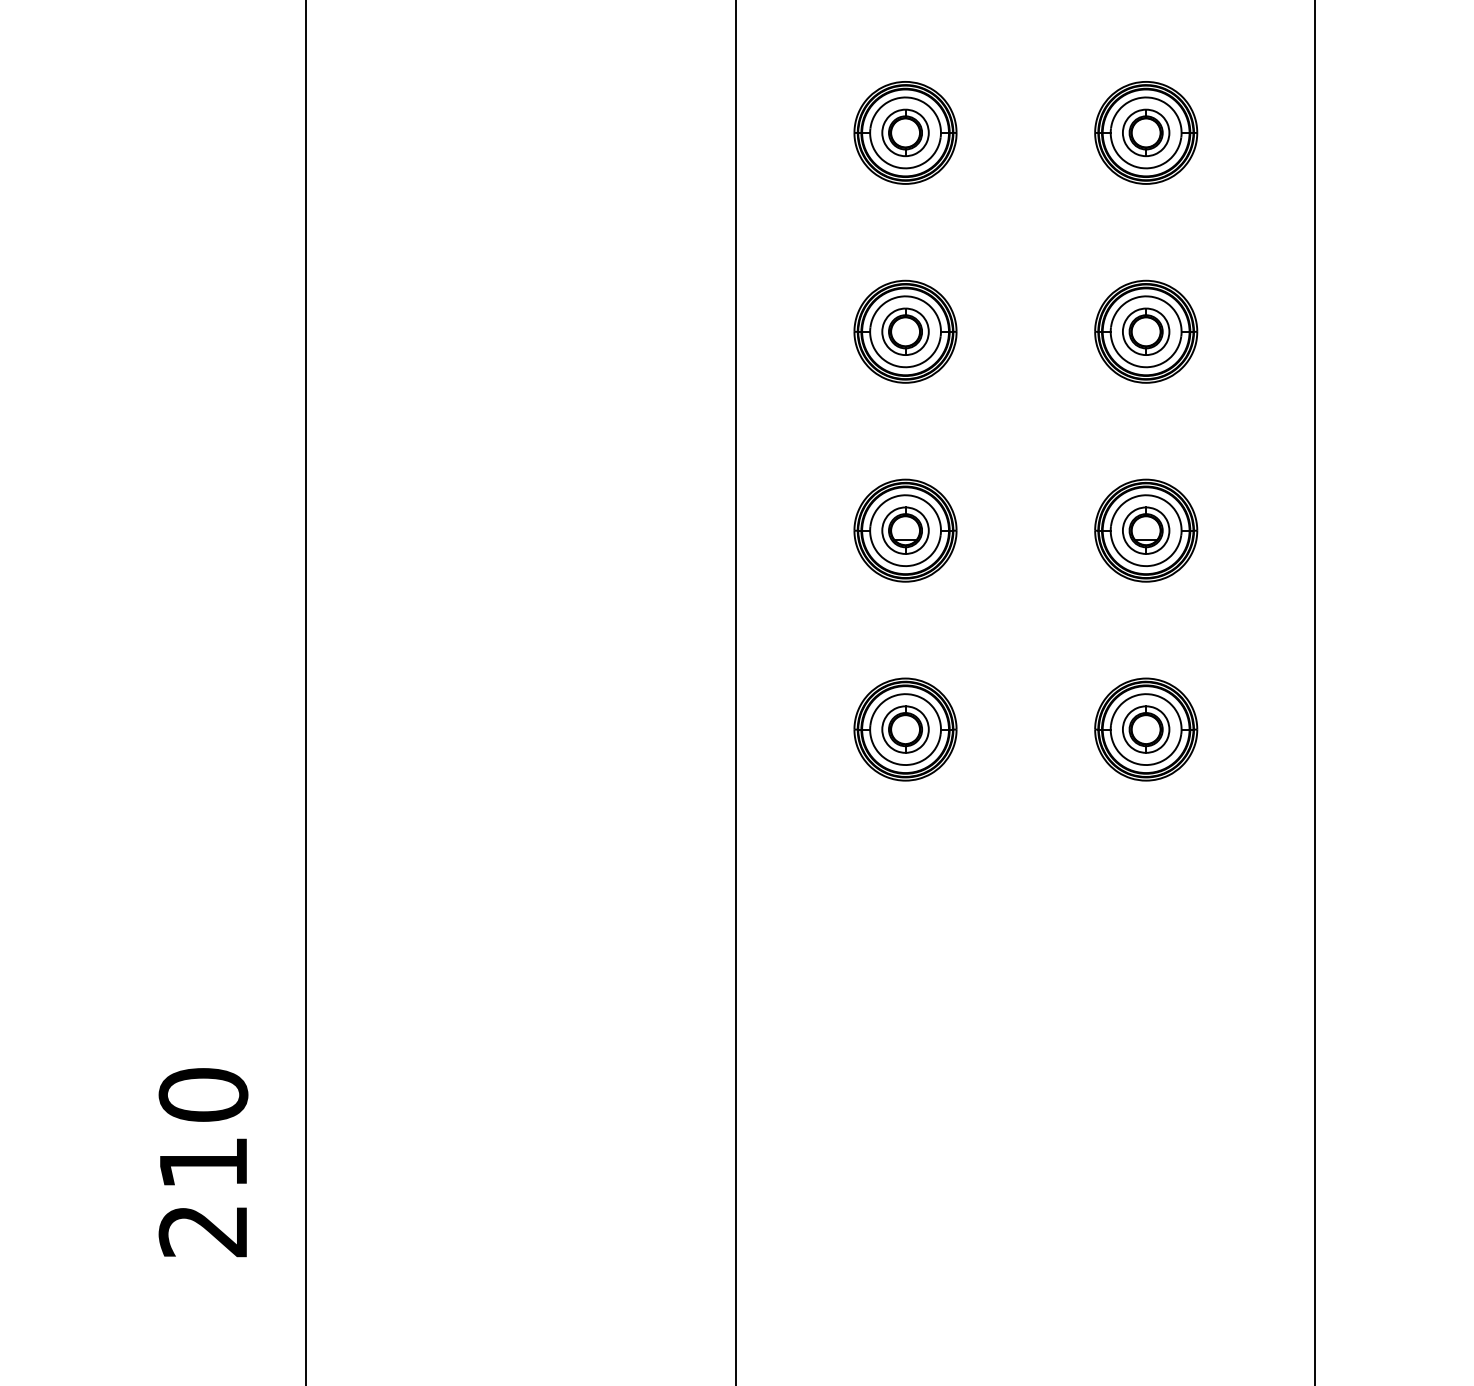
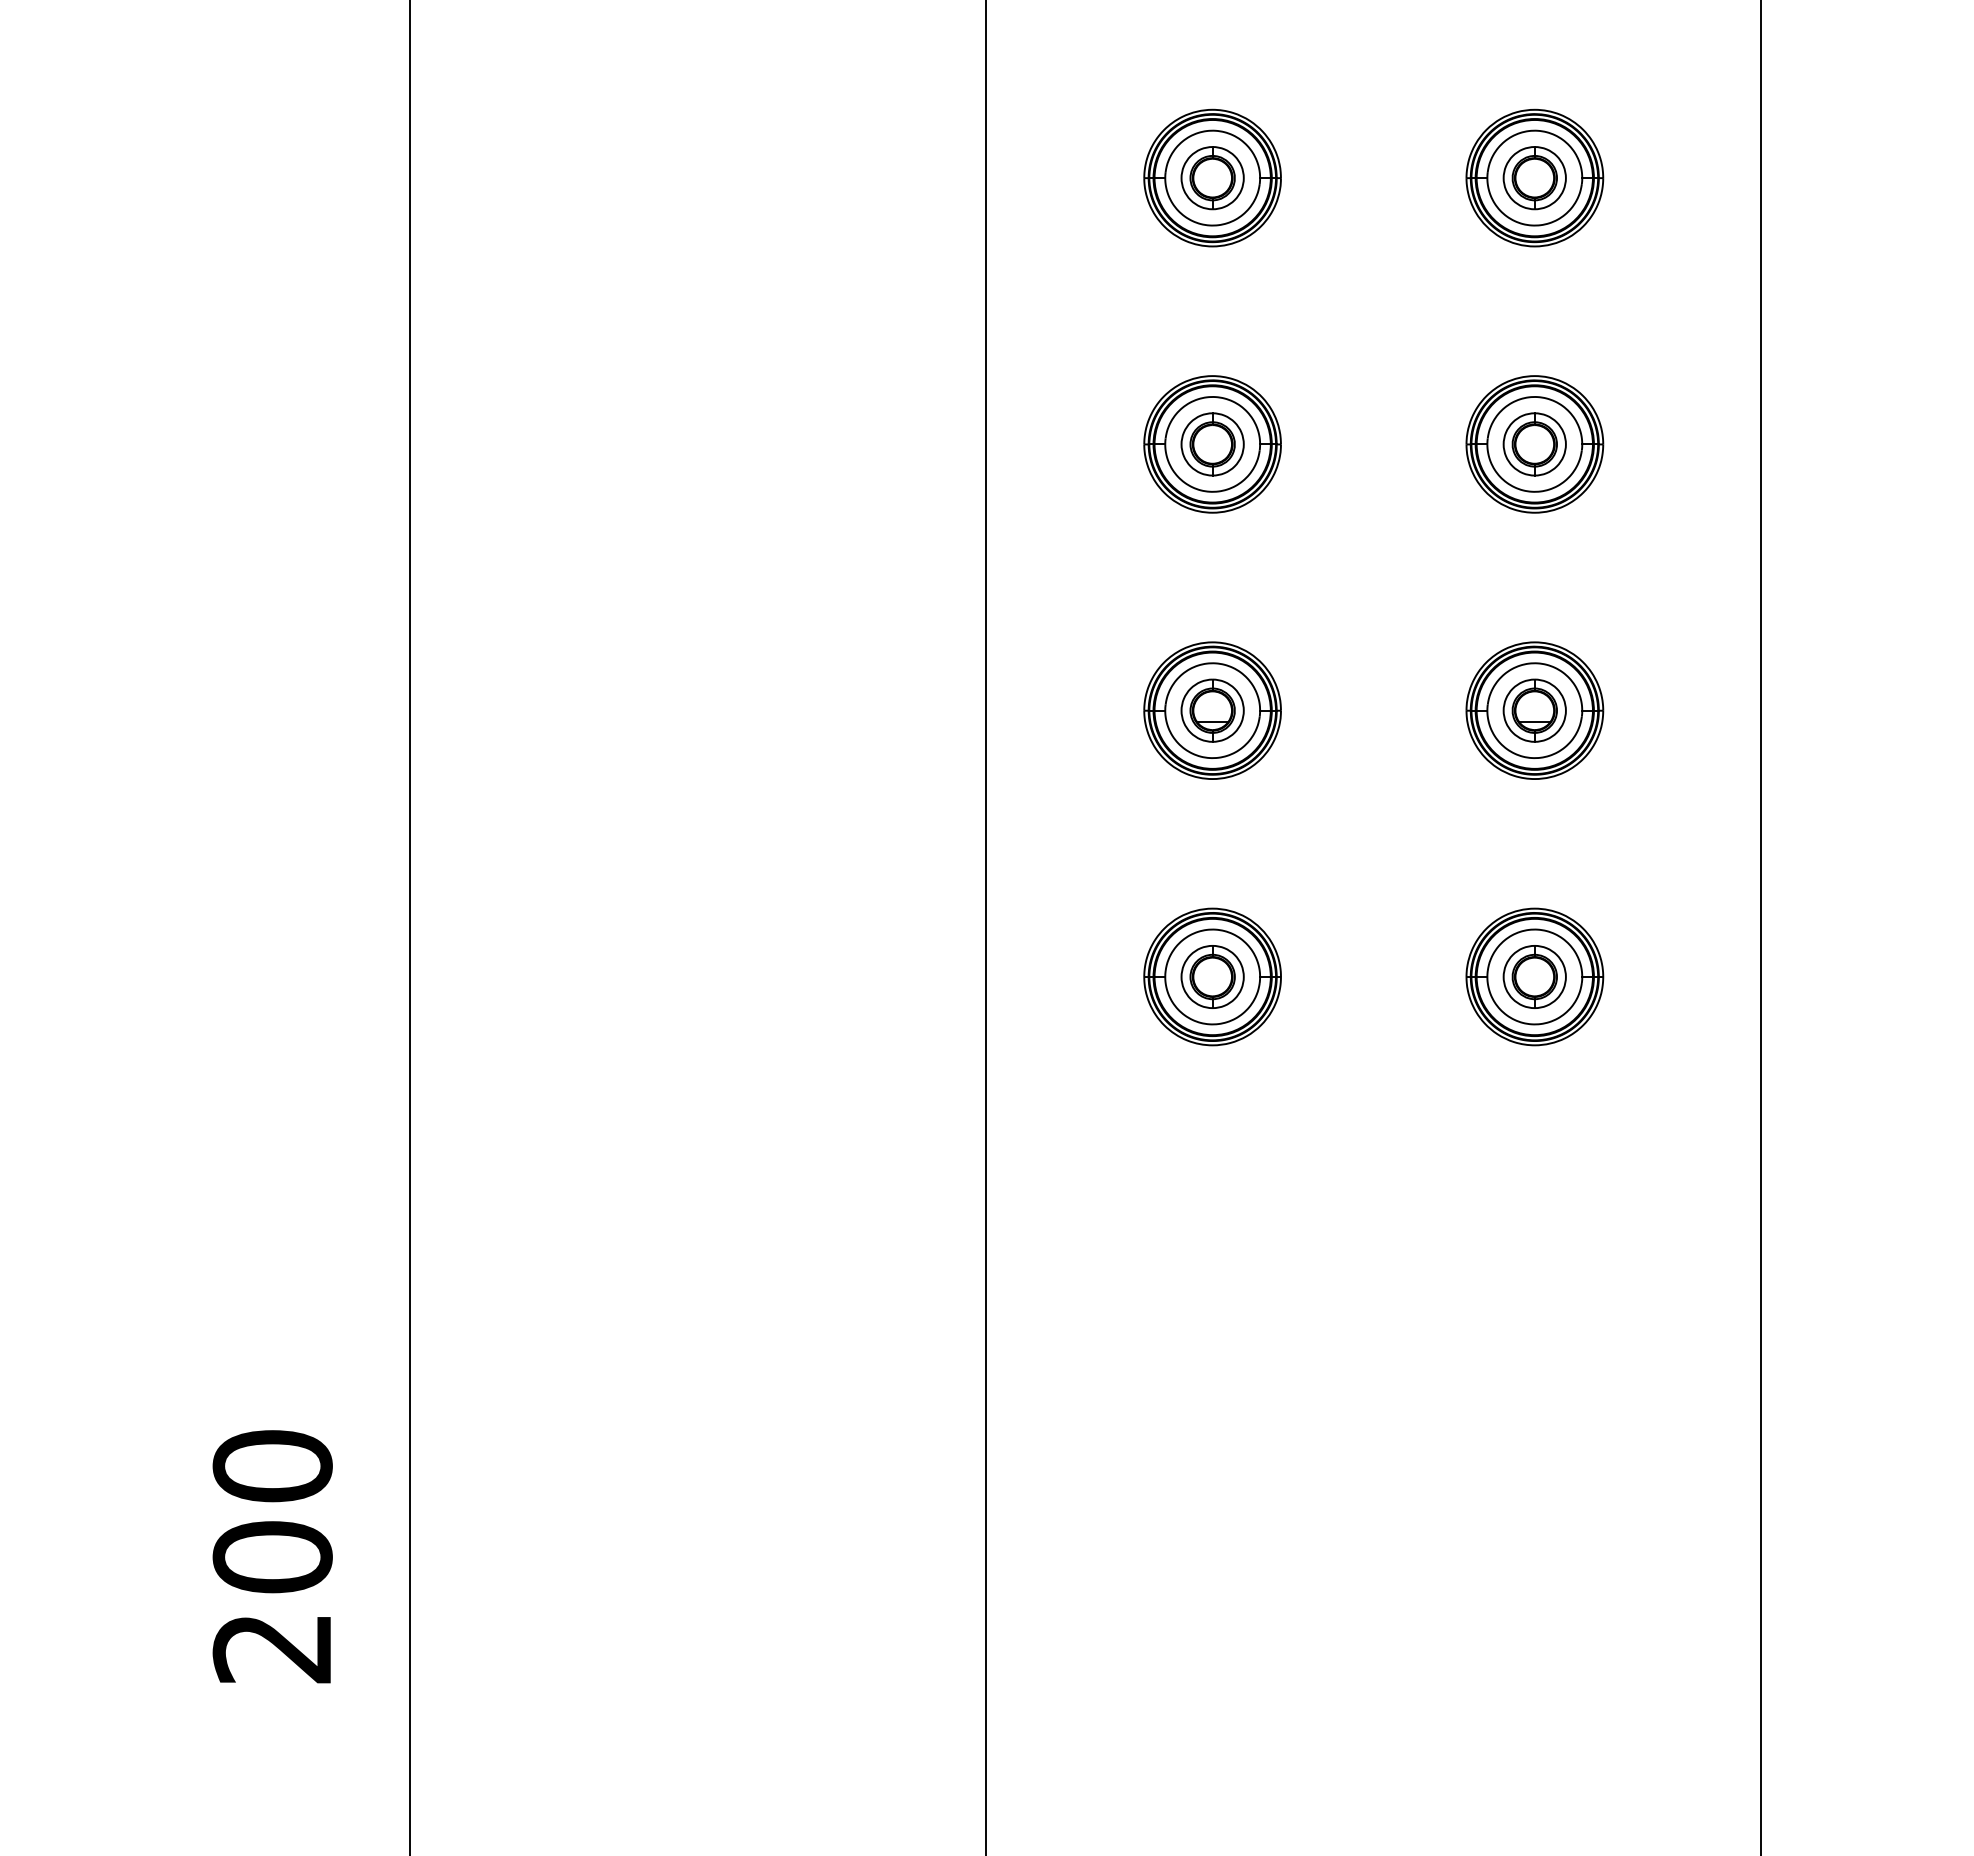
text: (203, 1163) -> (272, 1557), 210 -> 200

